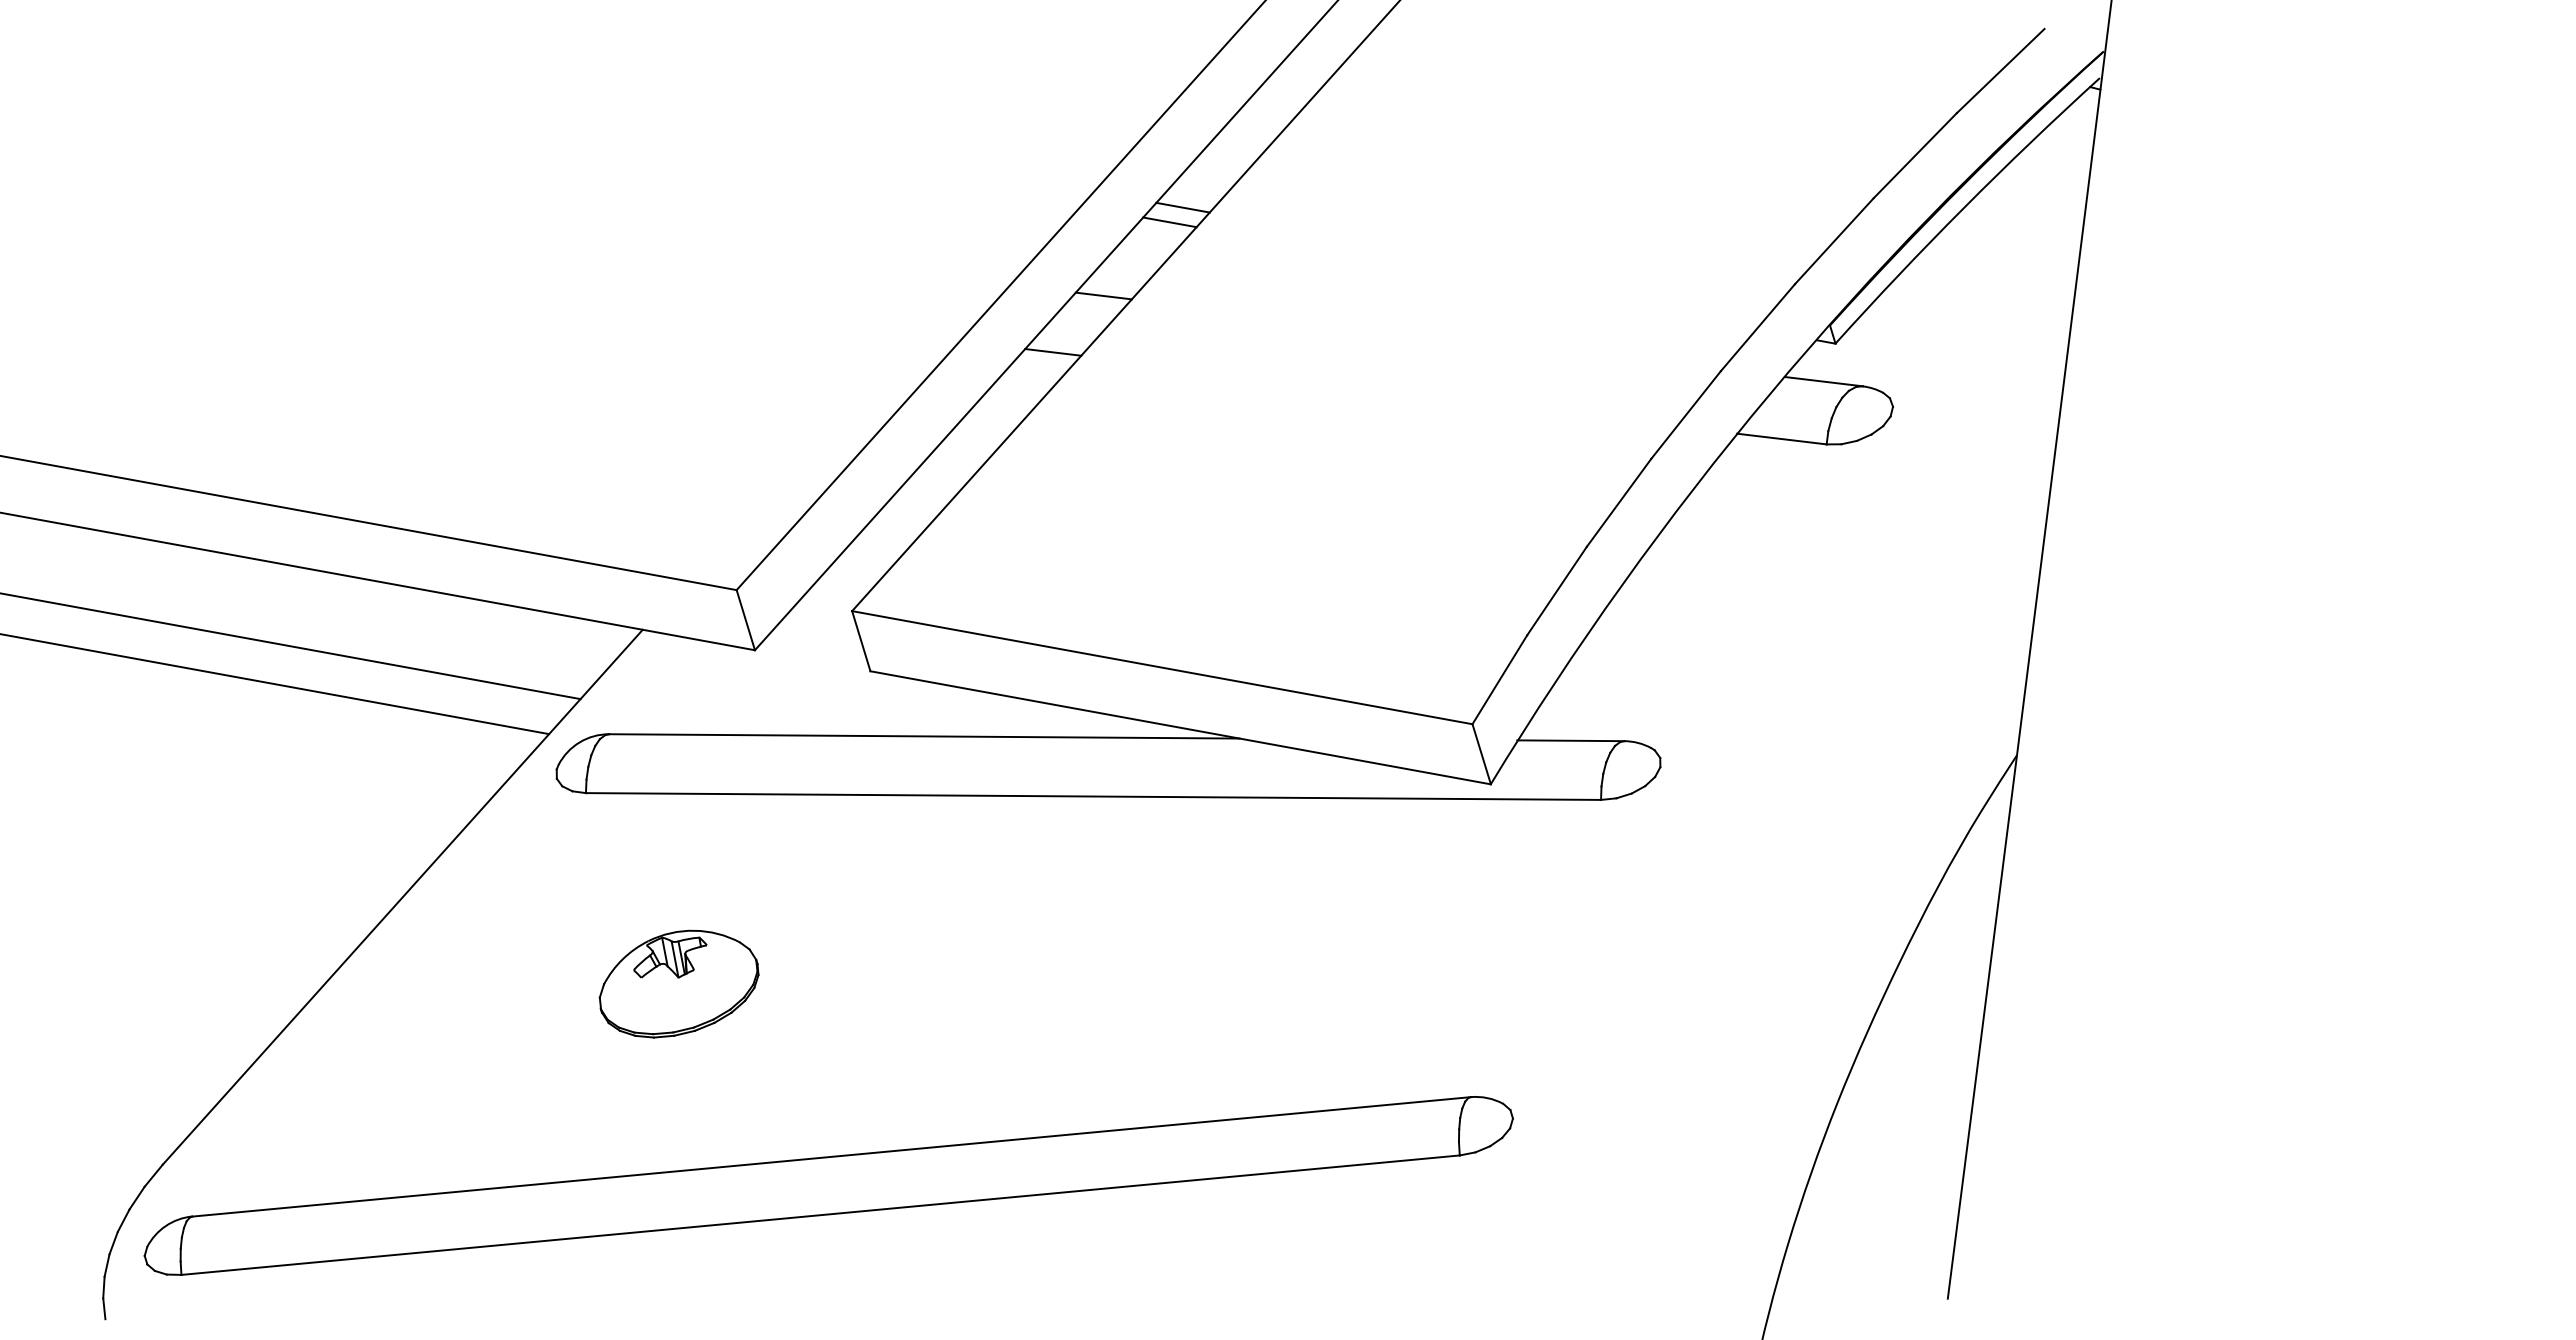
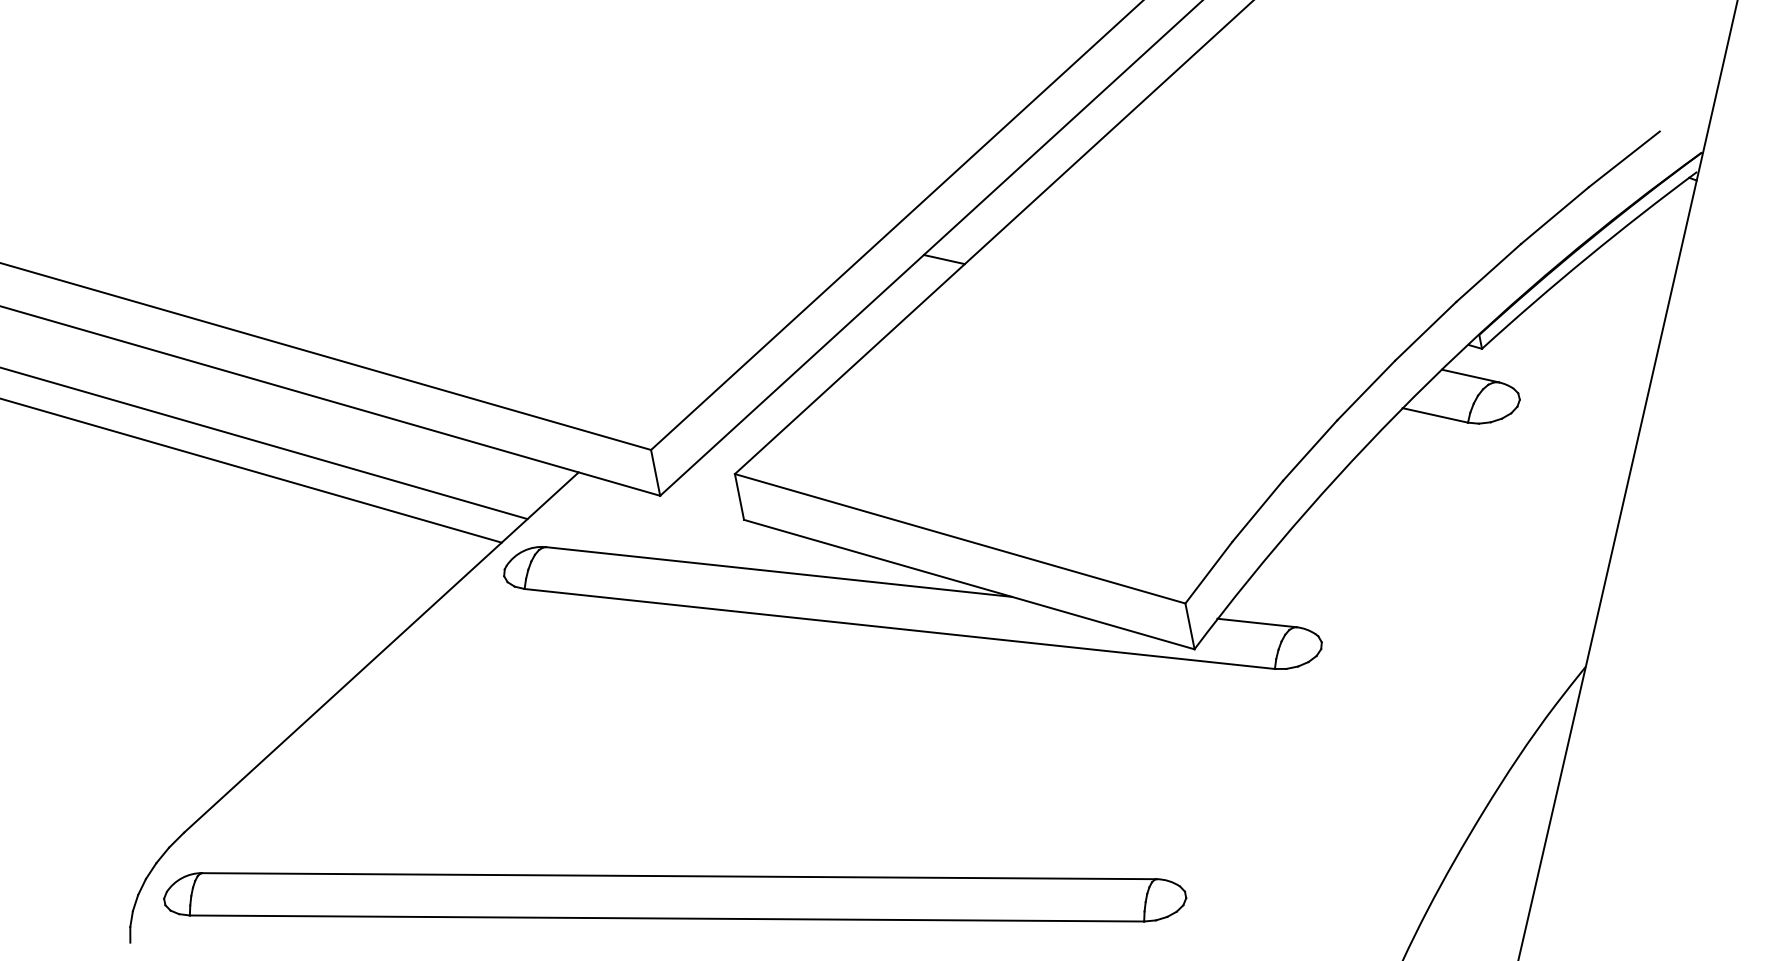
line: (1182, 207) -> (1009, 199), removed
line: (1169, 222) -> (998, 210), removed
line: (1053, 352) -> (902, 297), removed
part: (678, 983) -> (579, 736), removed

